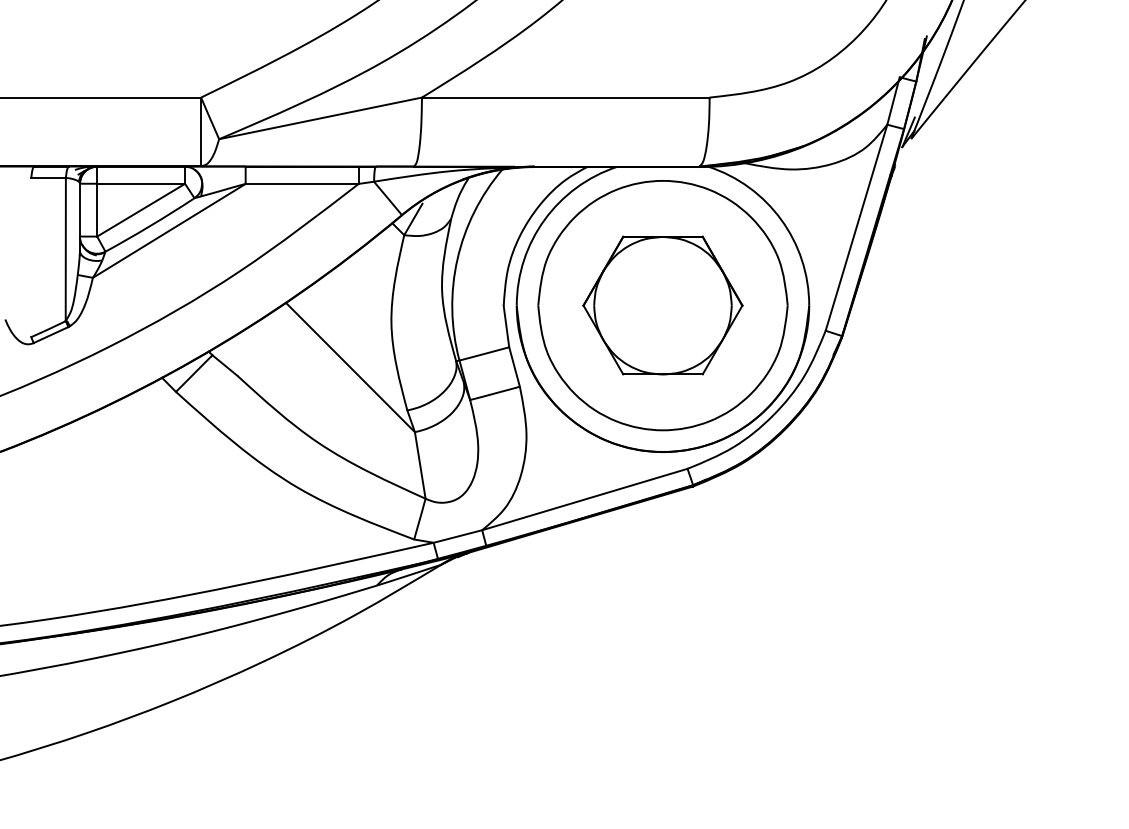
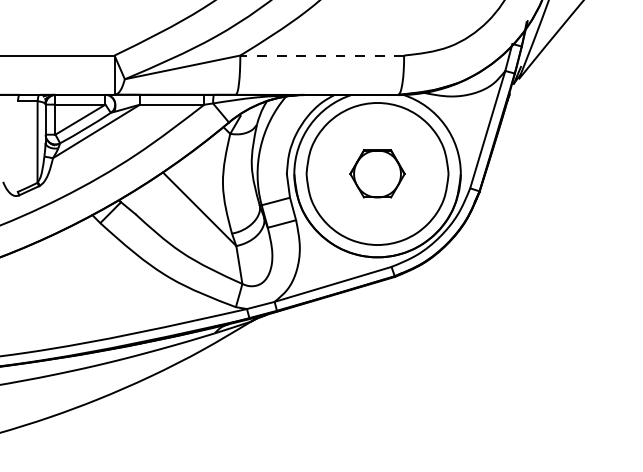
line: (566, 97) -> (322, 55), solid -> dashed
part: (662, 304) -> (377, 173), size x0.6

